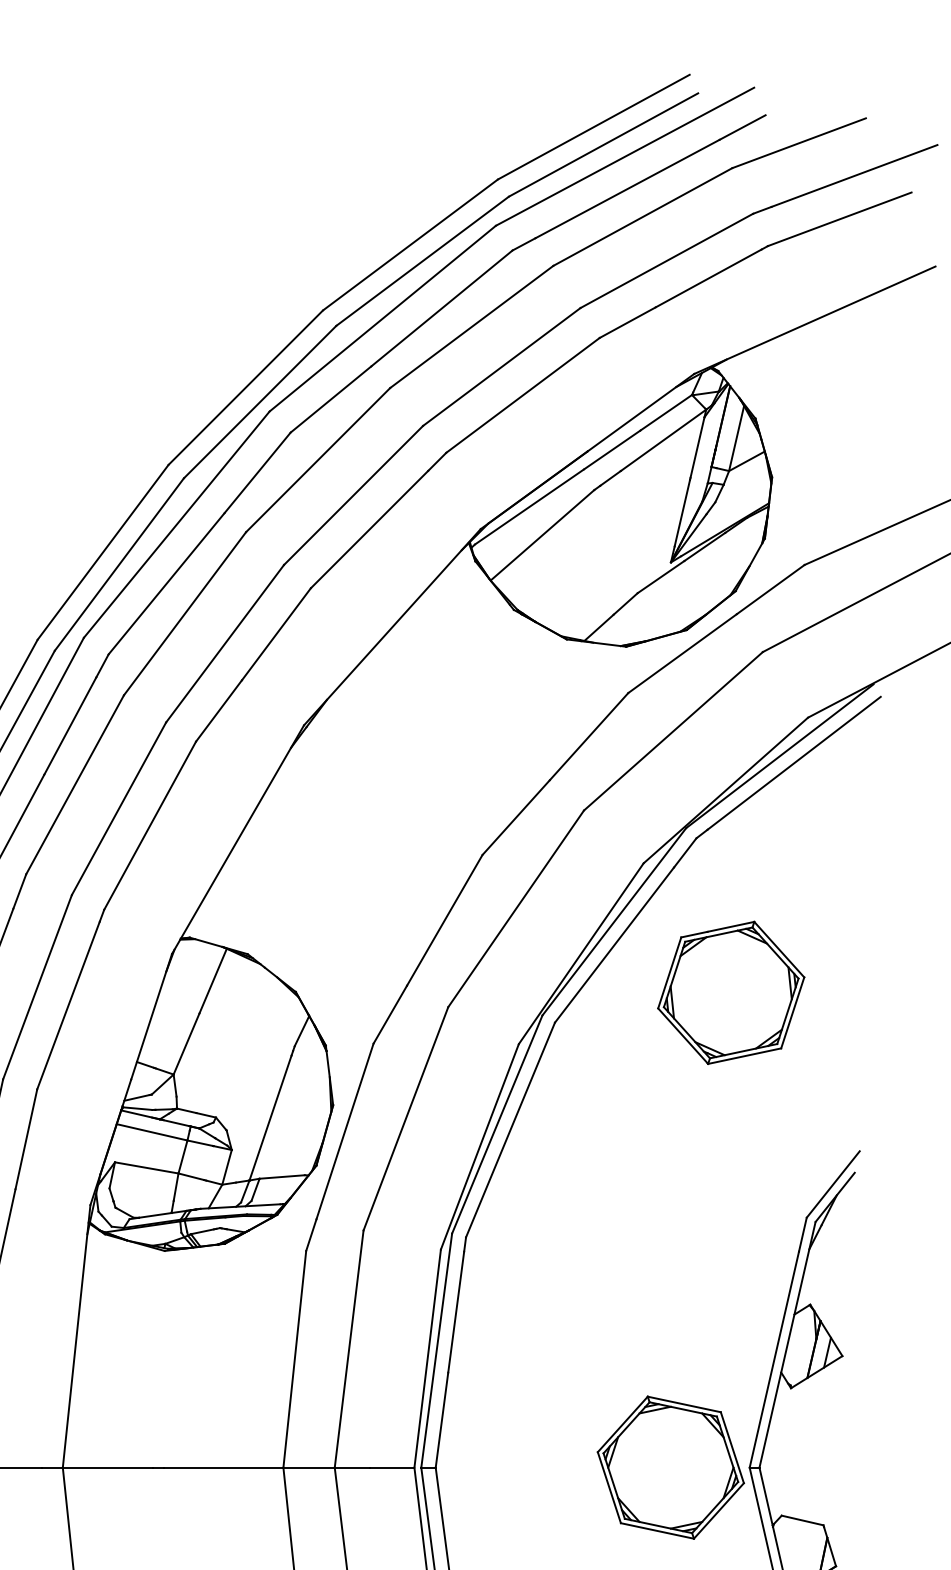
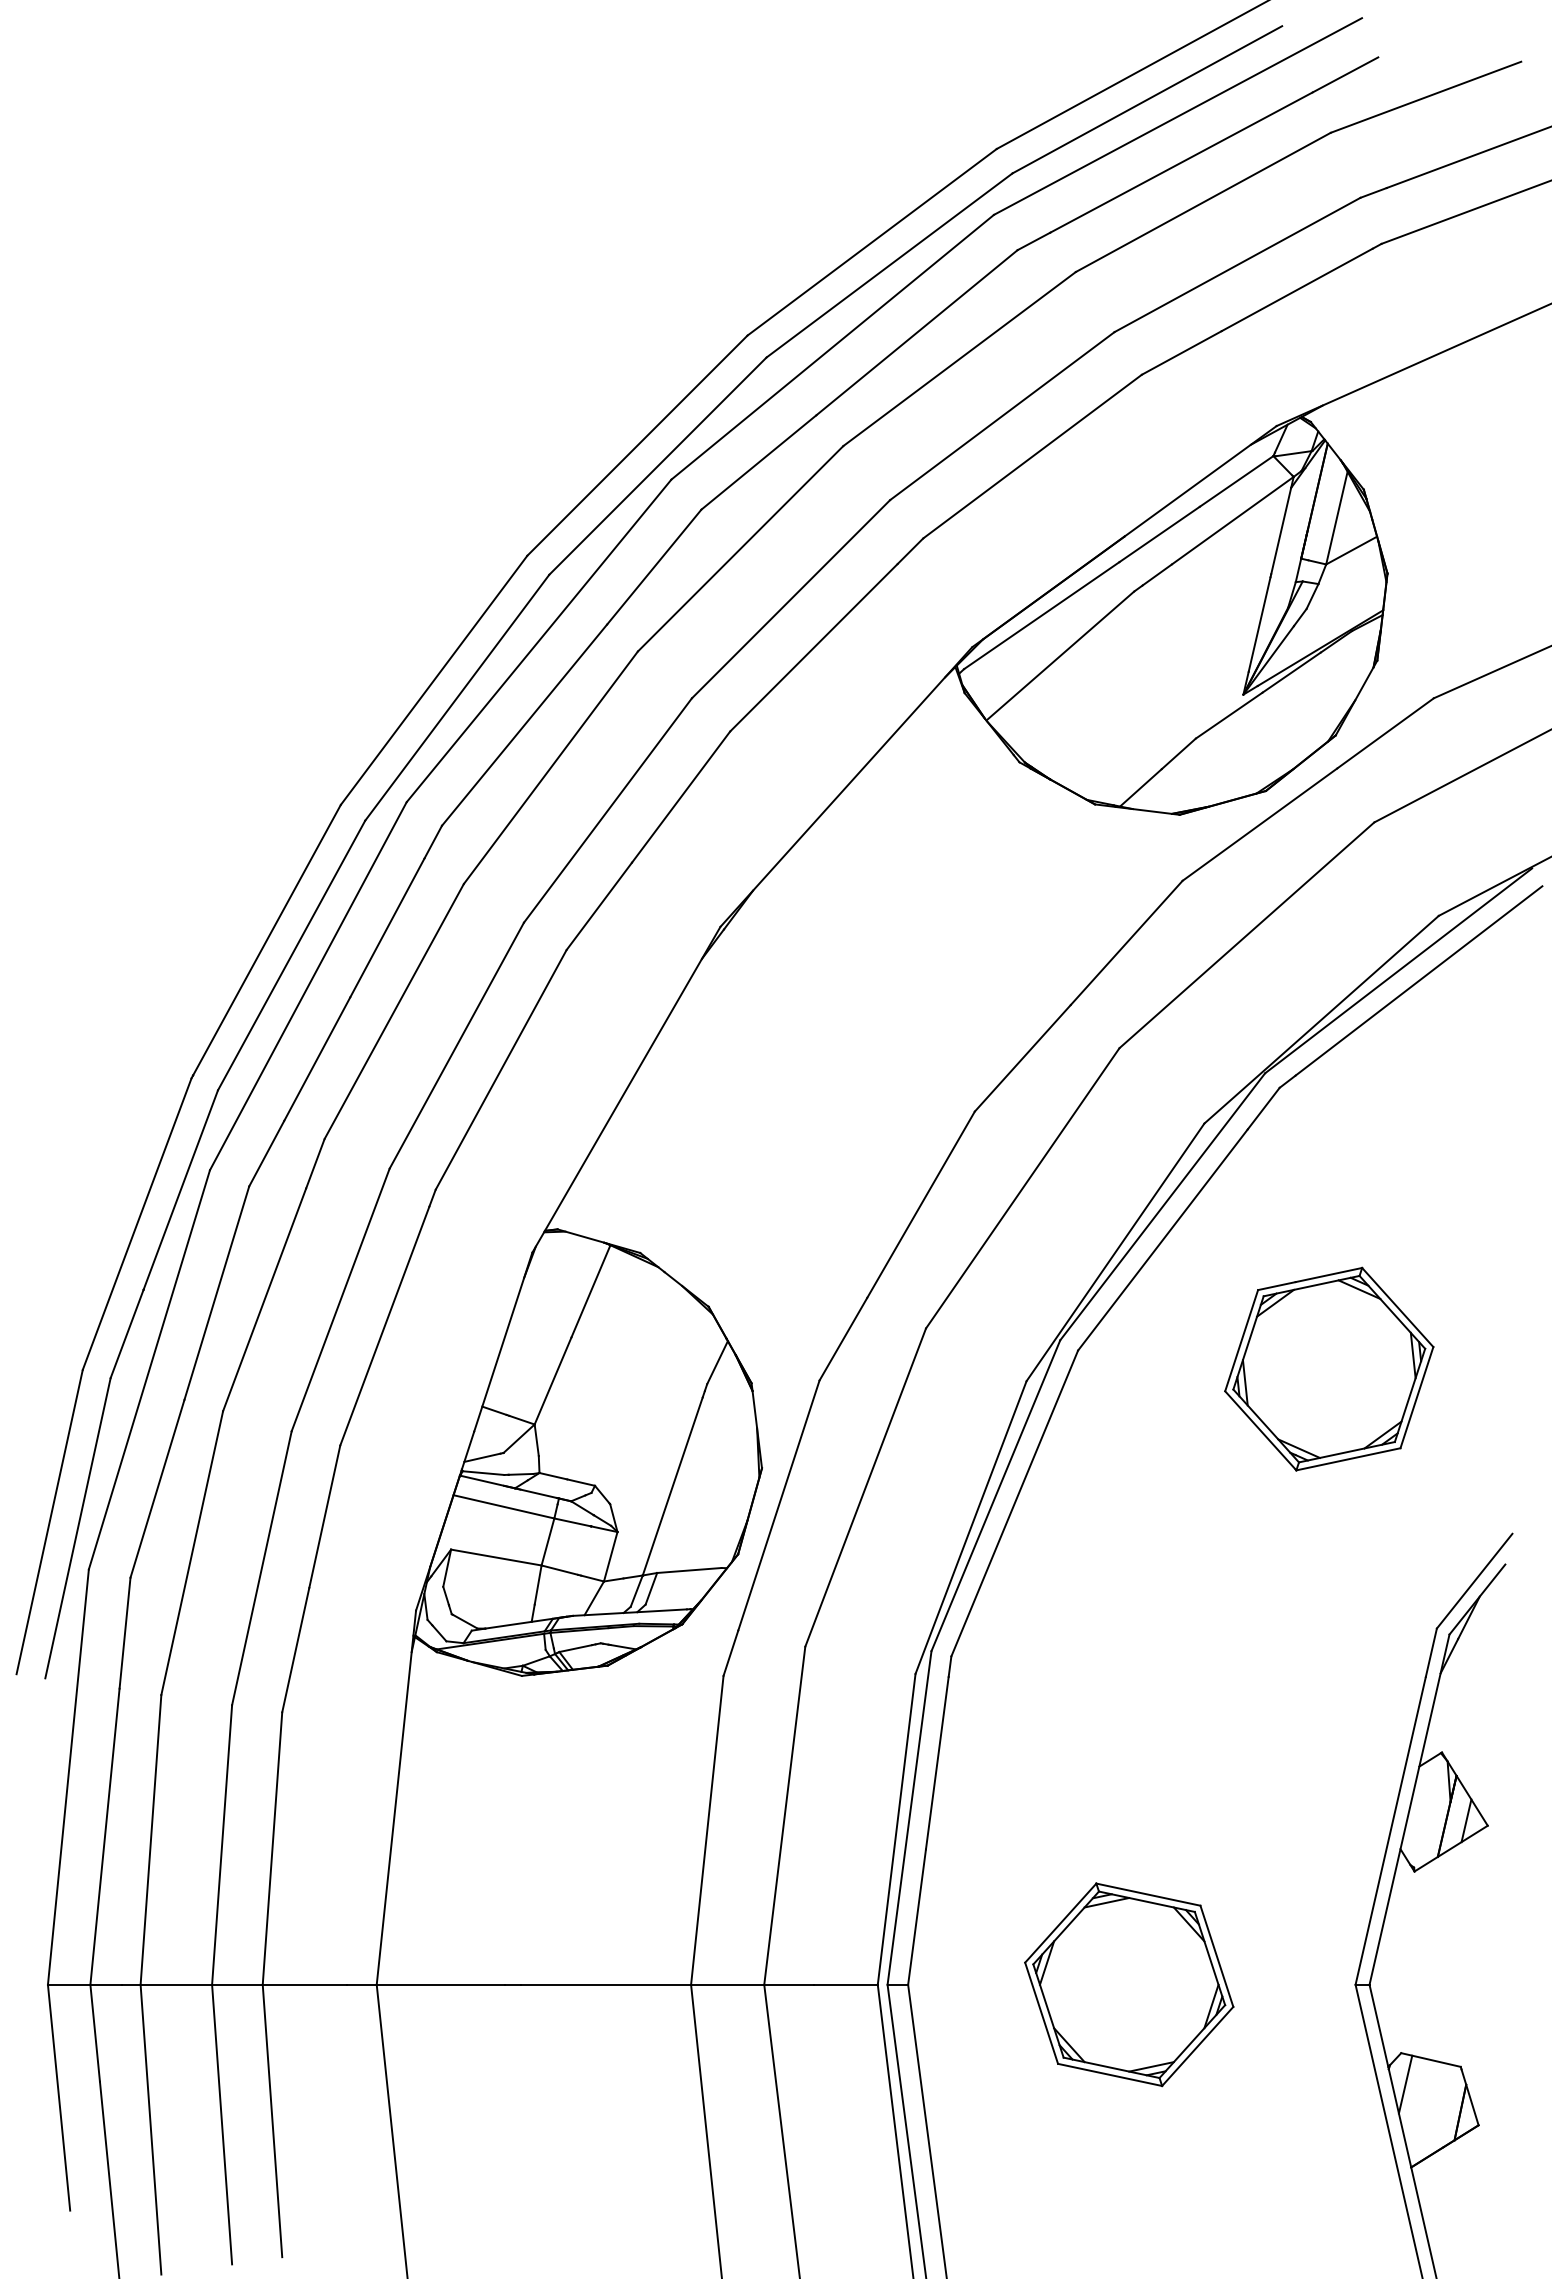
part: (731, 992) -> (1329, 1368), moved
part: (671, 1467) -> (1129, 1984), moved
line: (784, 1537) -> (1405, 2084), added

